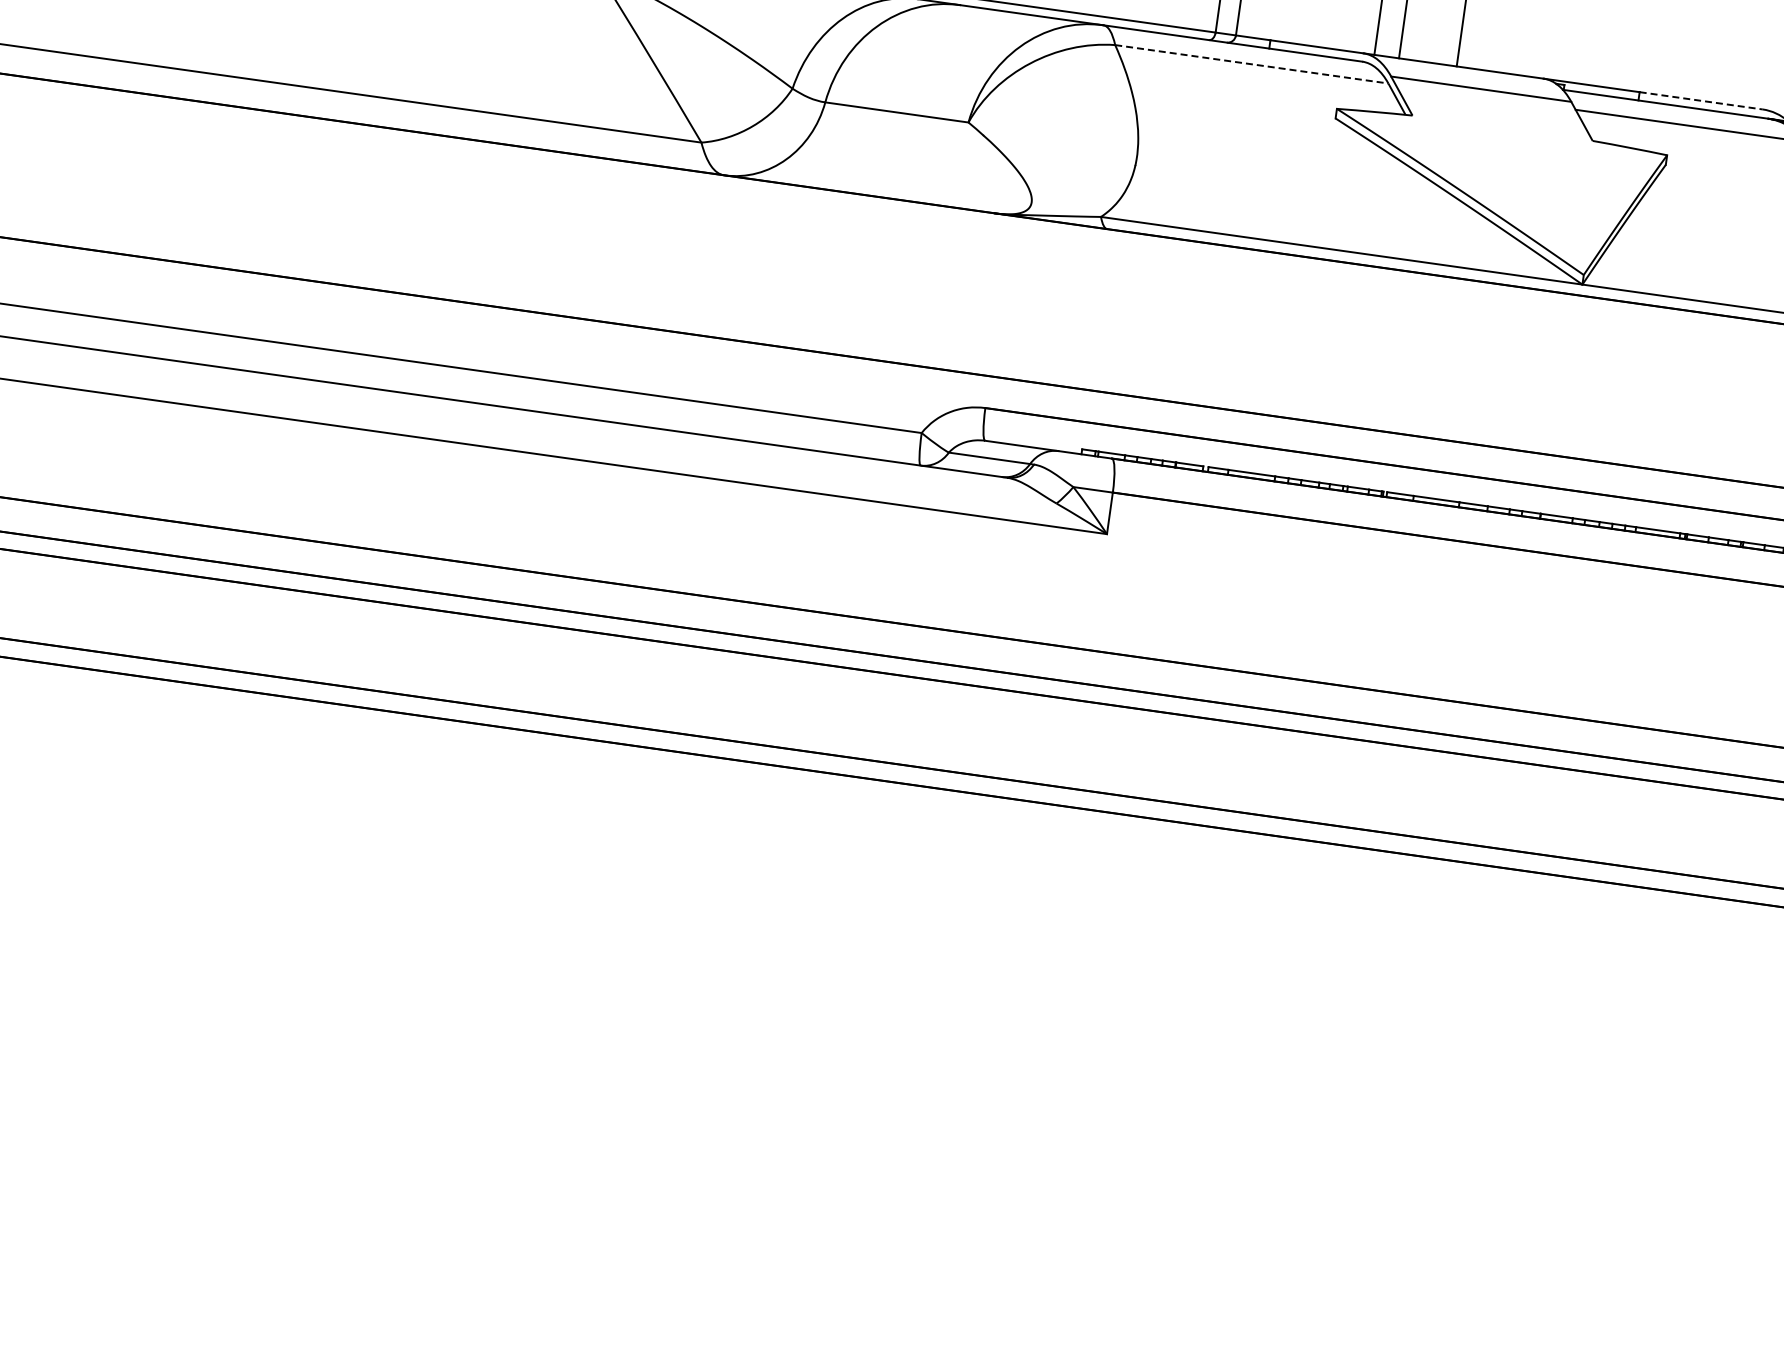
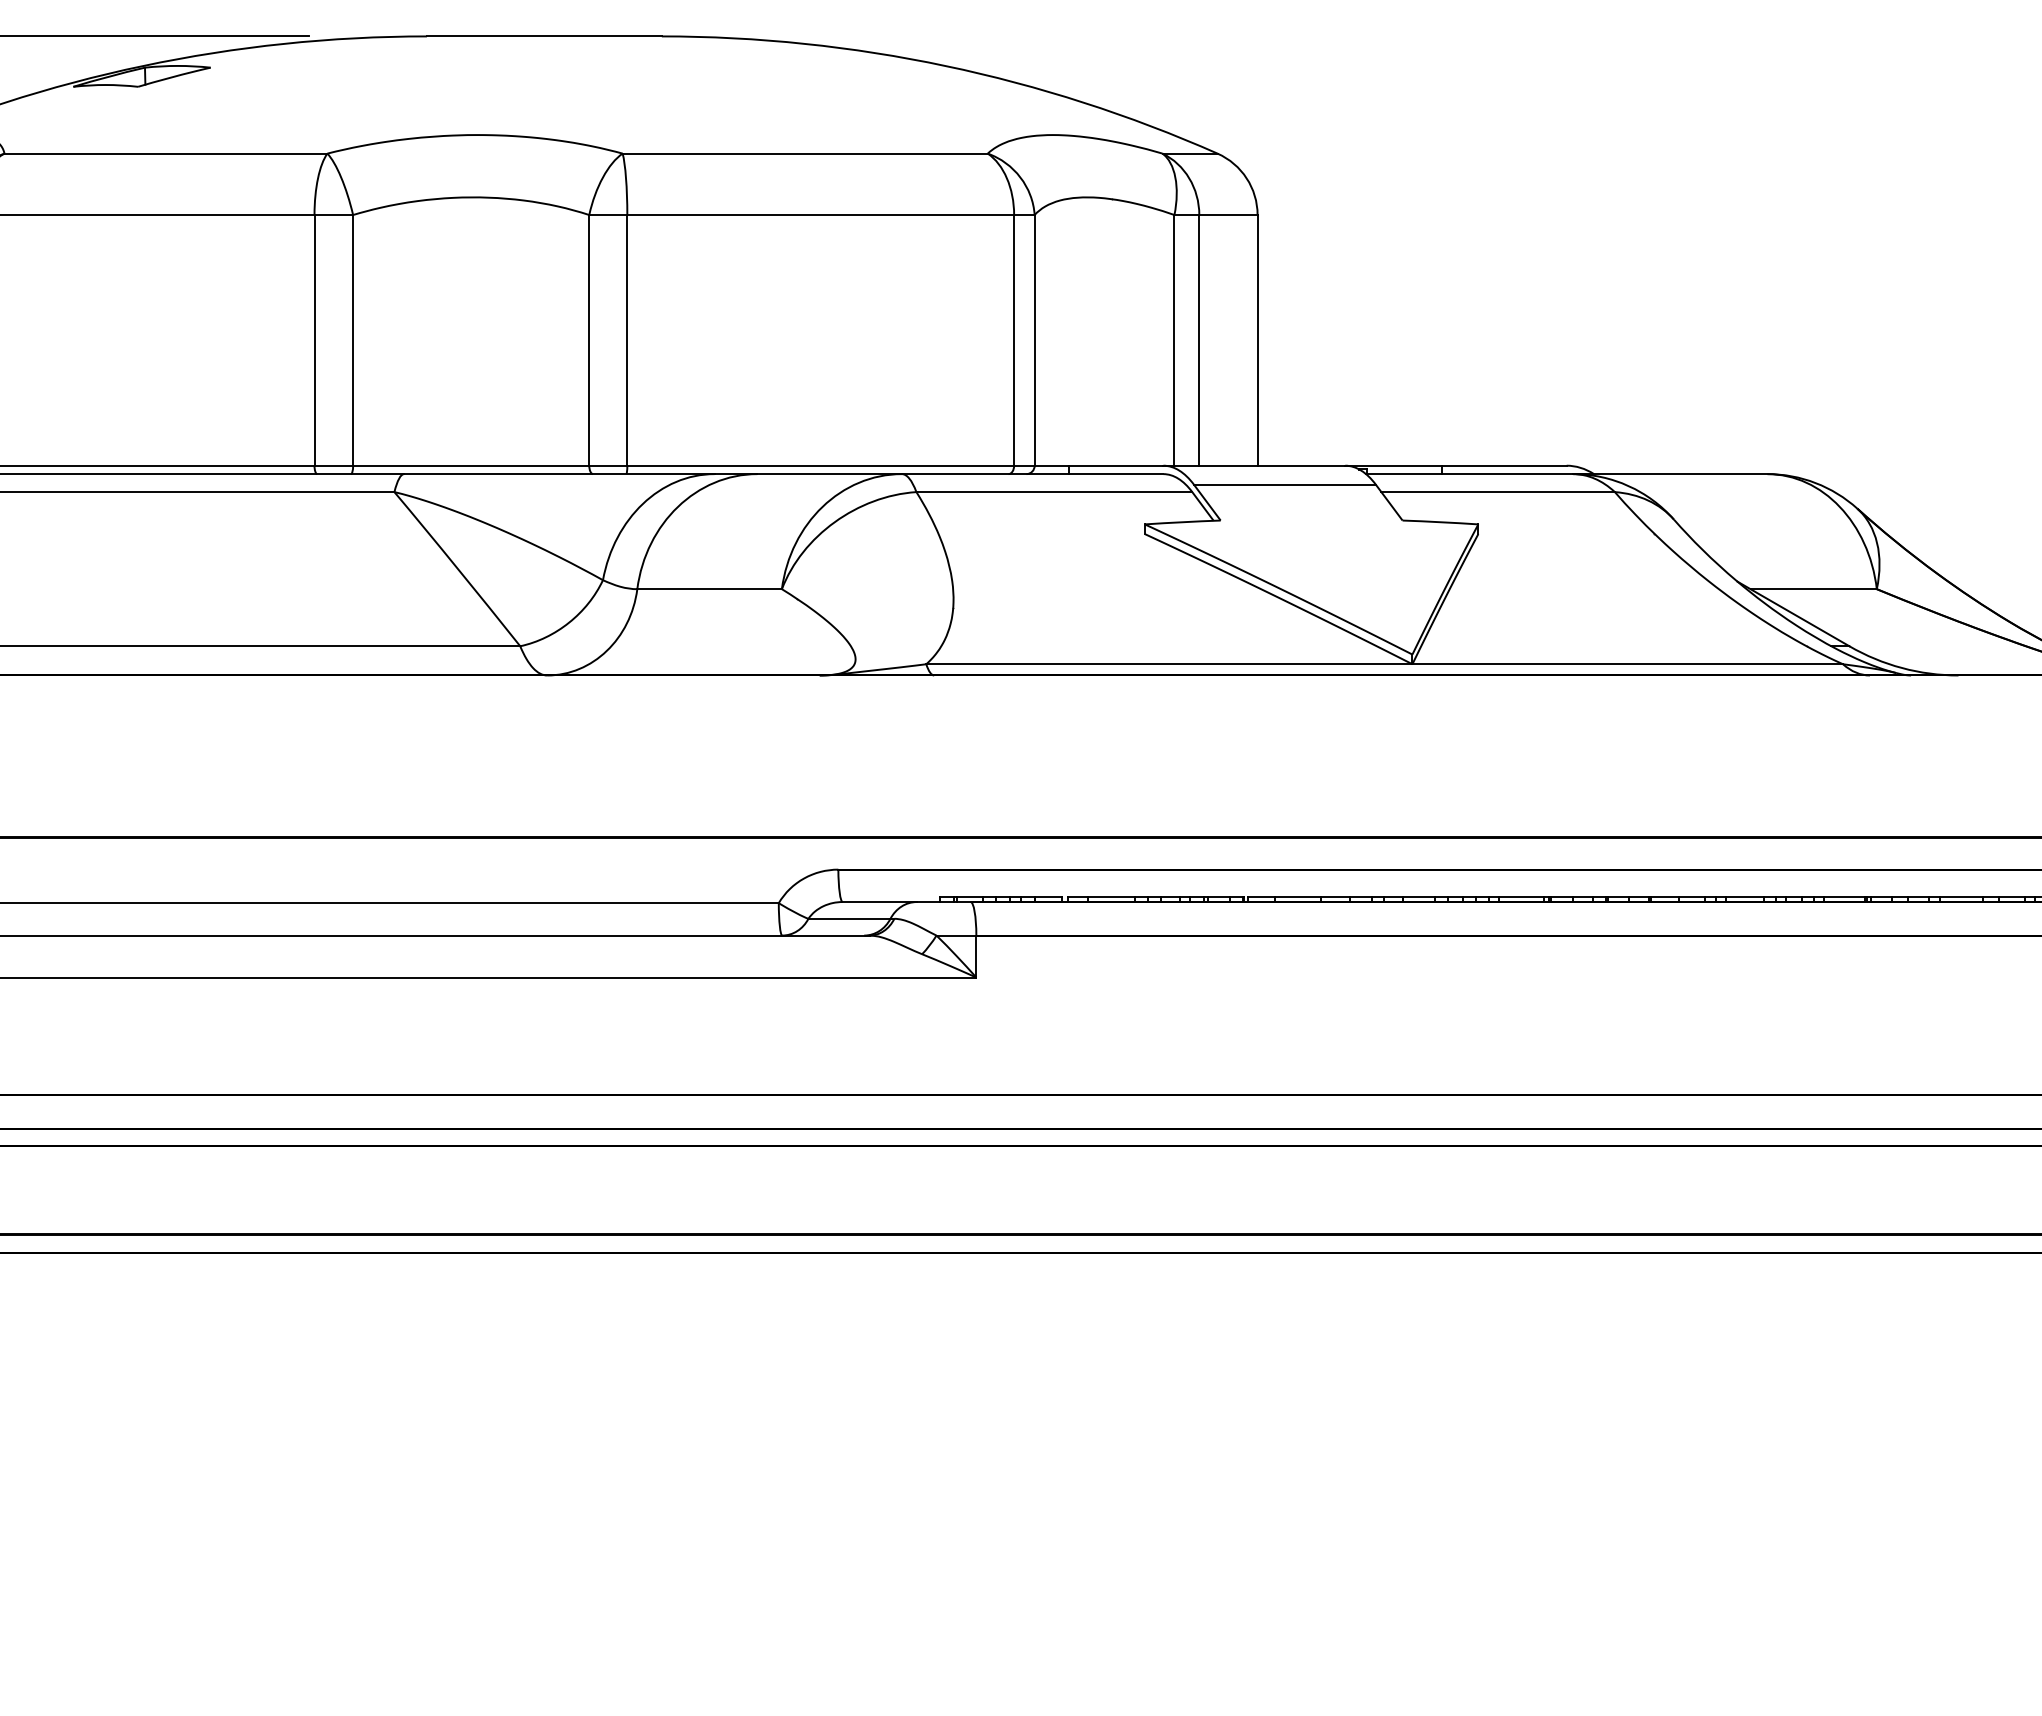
line: (1251, 64) -> (1054, 492), dashed -> solid
line: (1701, 100) -> (1504, 465), dashed -> solid

